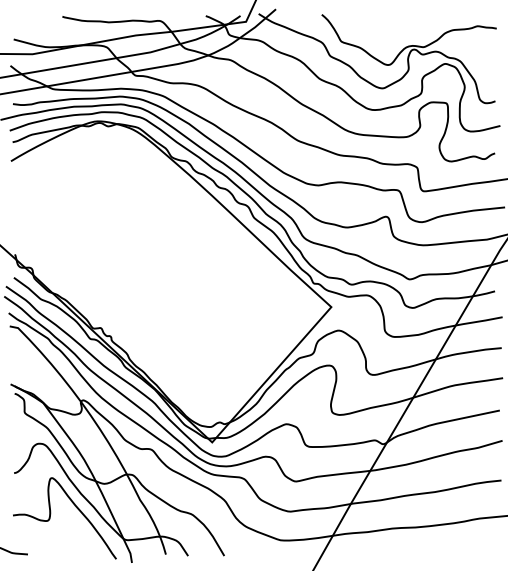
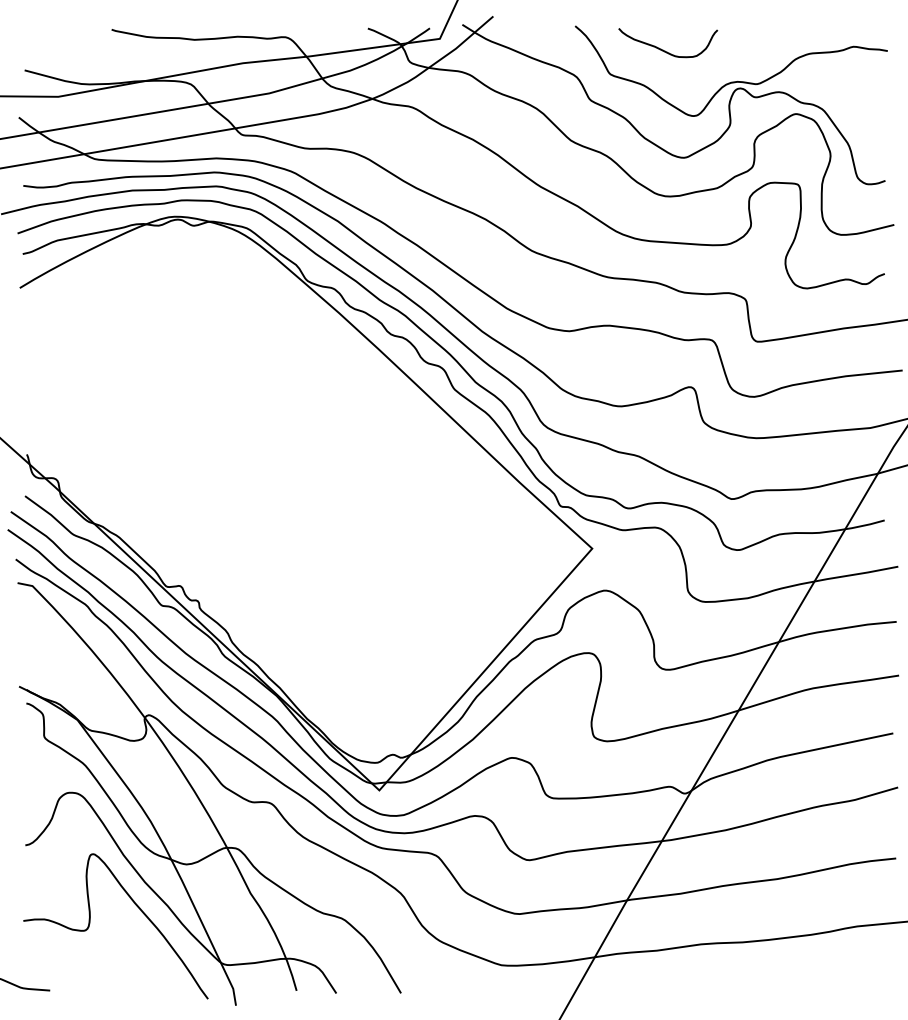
curve: (371, 27) -> (663, 49), added

